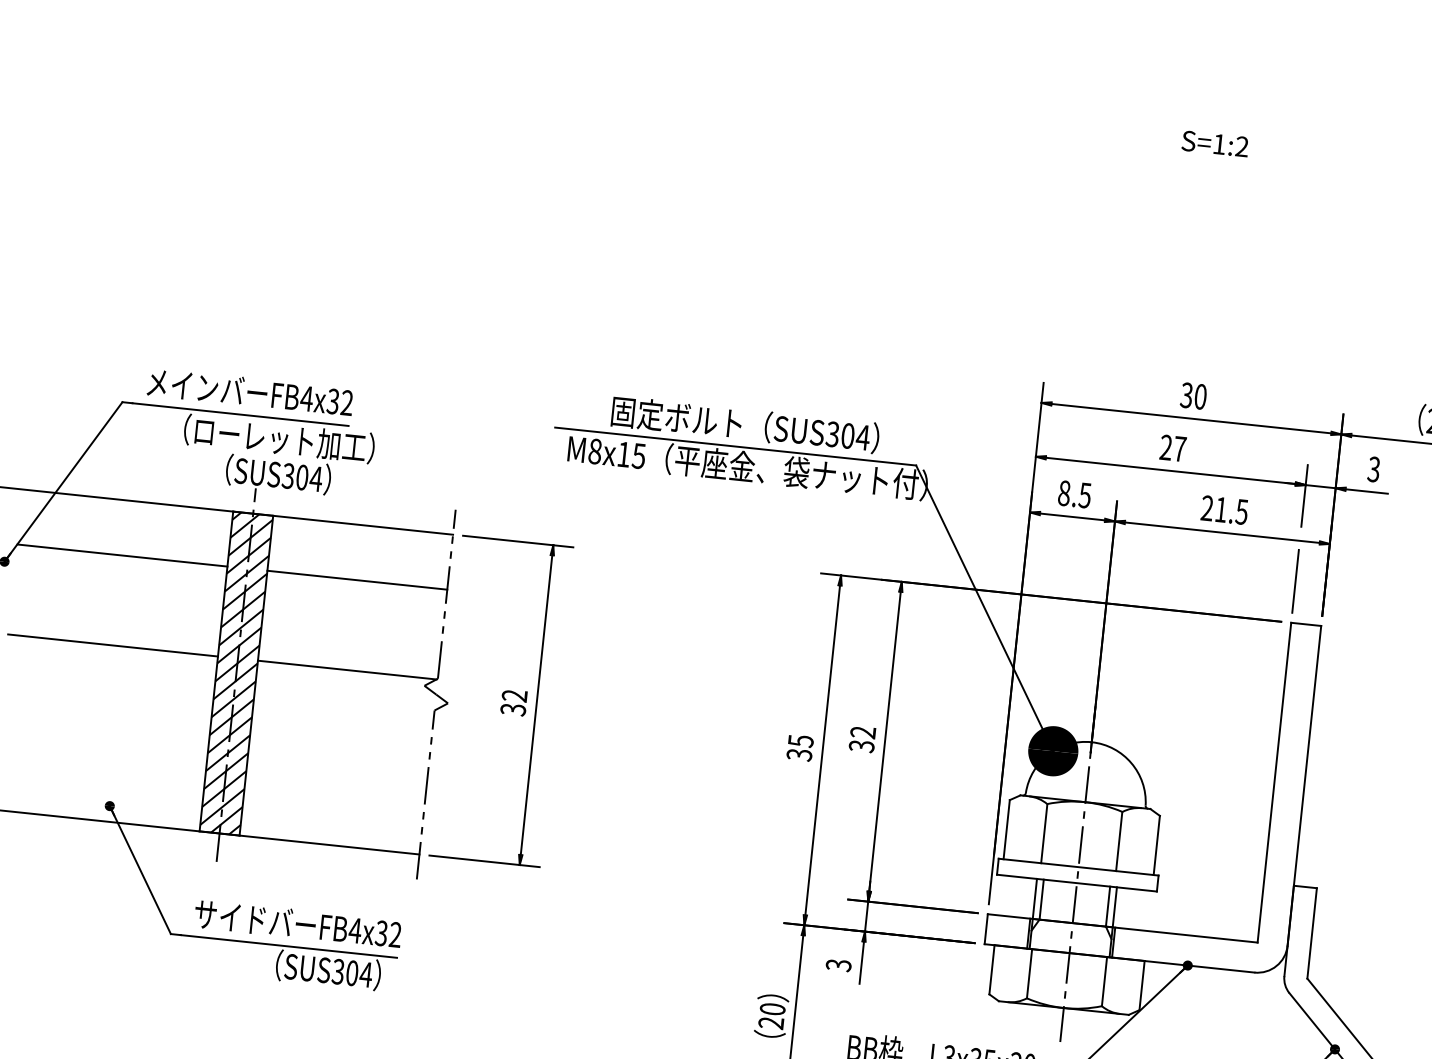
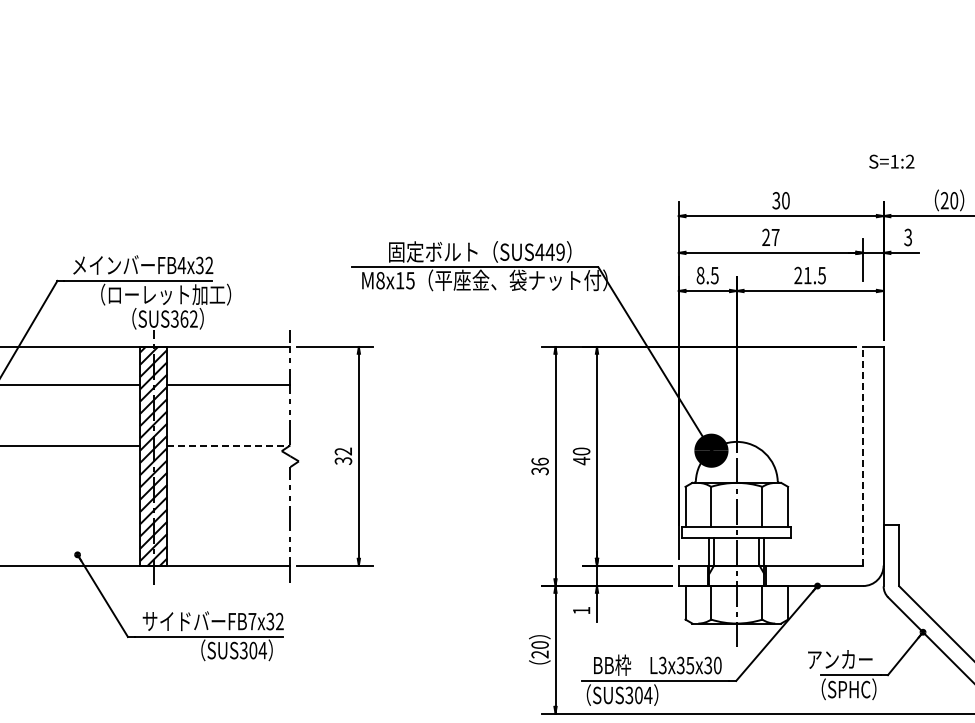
text: (1214, 143) -> (891, 161), moved
text: (848, 434) -> (550, 251), SUS304 -> SUS449
text: (309, 477) -> (189, 318), SUS304 -> SUS362
line: (1296, 581) -> (863, 318), removed
line: (347, 670) -> (228, 446), solid -> dashed
text: (862, 739) -> (581, 456), 32 -> 40
text: (800, 740) -> (539, 461), 35 -> 36
line: (1275, 781) -> (863, 455), solid -> dashed
text: (355, 930) -> (252, 621), FB4x32 -> FB7x32
text: (838, 965) -> (581, 610), 3 -> 1

